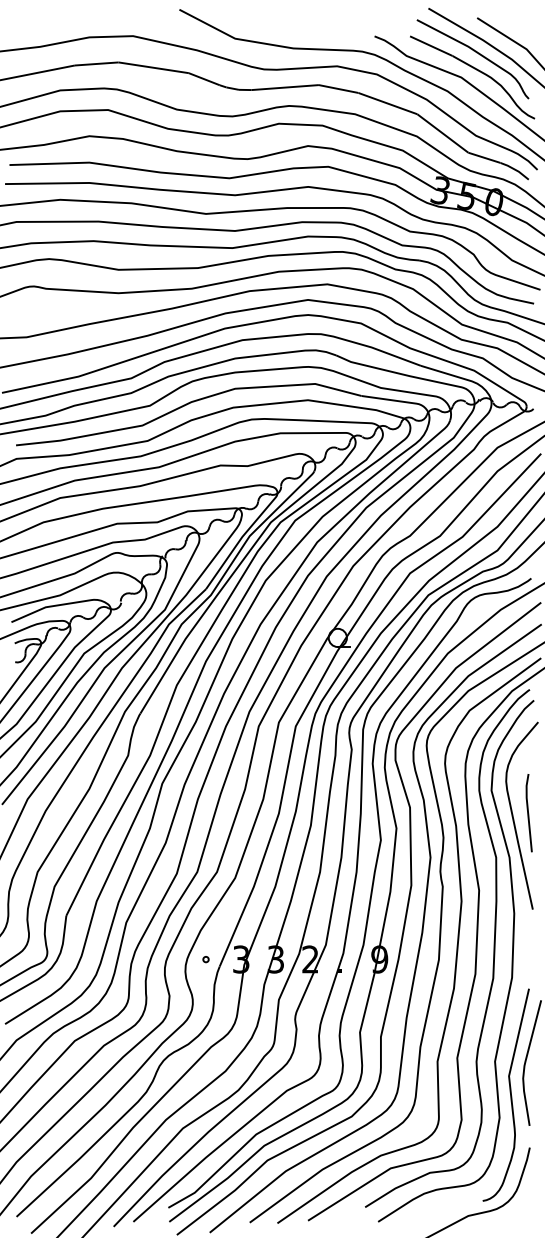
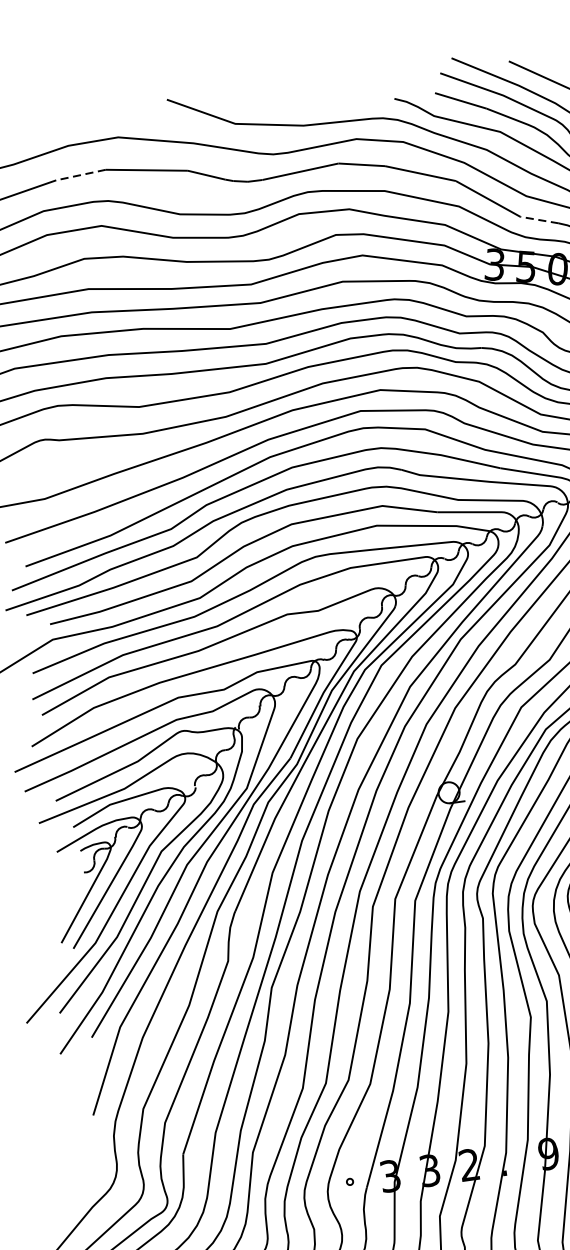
line: (96, 63) -> (80, 174), solid -> dashed
line: (484, 157) -> (539, 219), solid -> dashed

